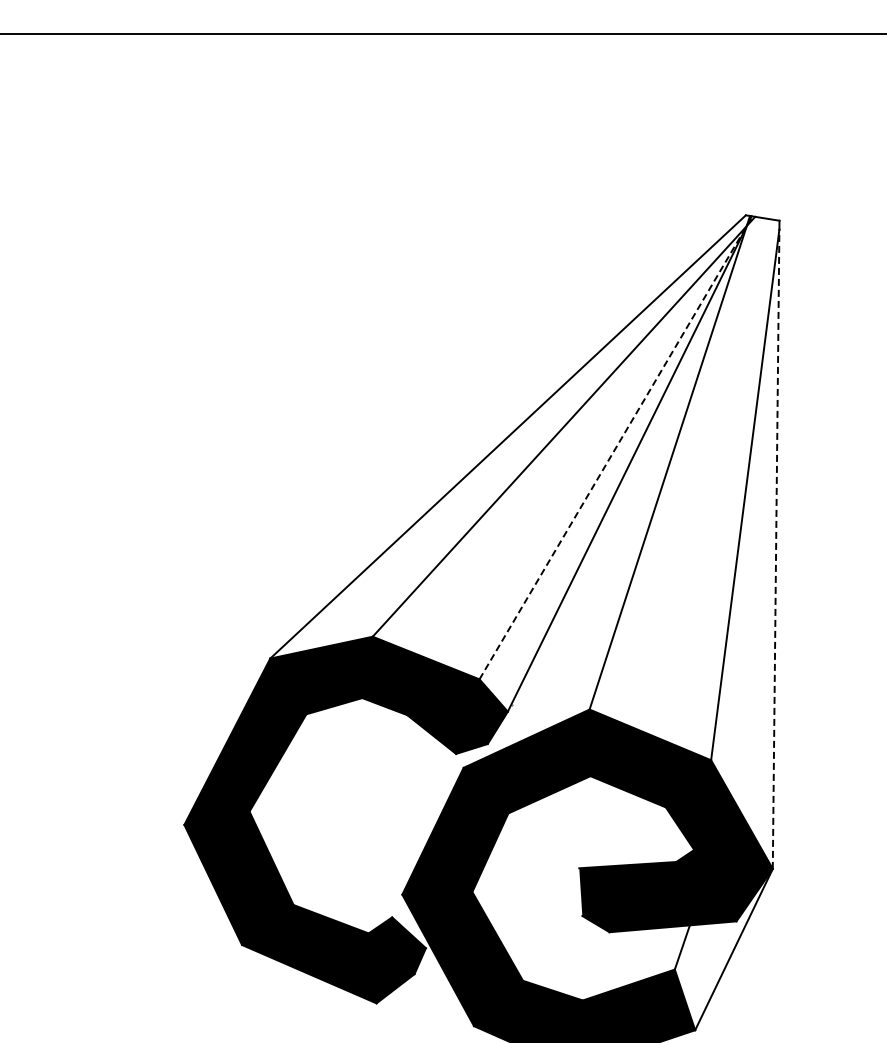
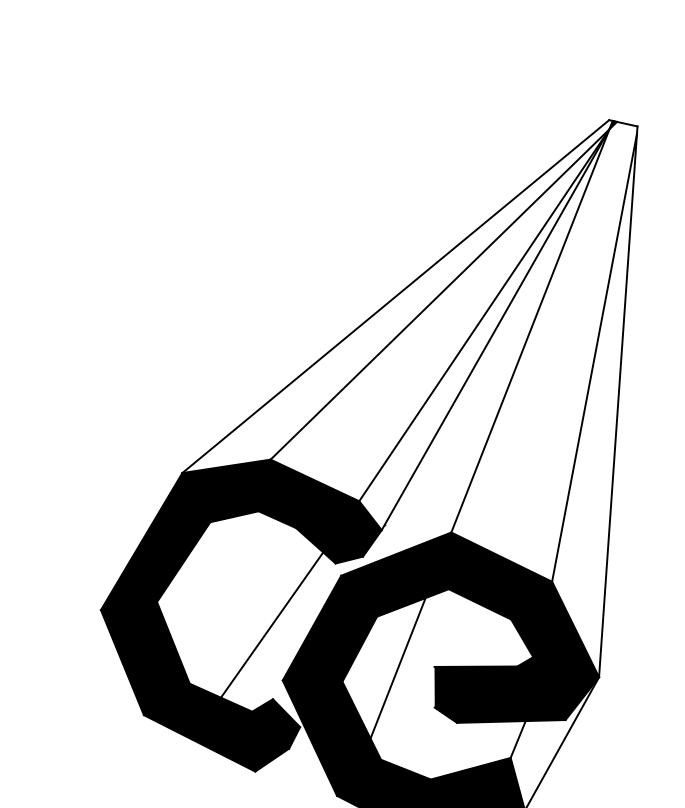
line: (616, 447) -> (487, 311), dashed -> solid
line: (776, 549) -> (618, 405), dashed -> solid
line: (385, 830) -> (271, 625), added
line: (536, 872) -> (397, 668), added

